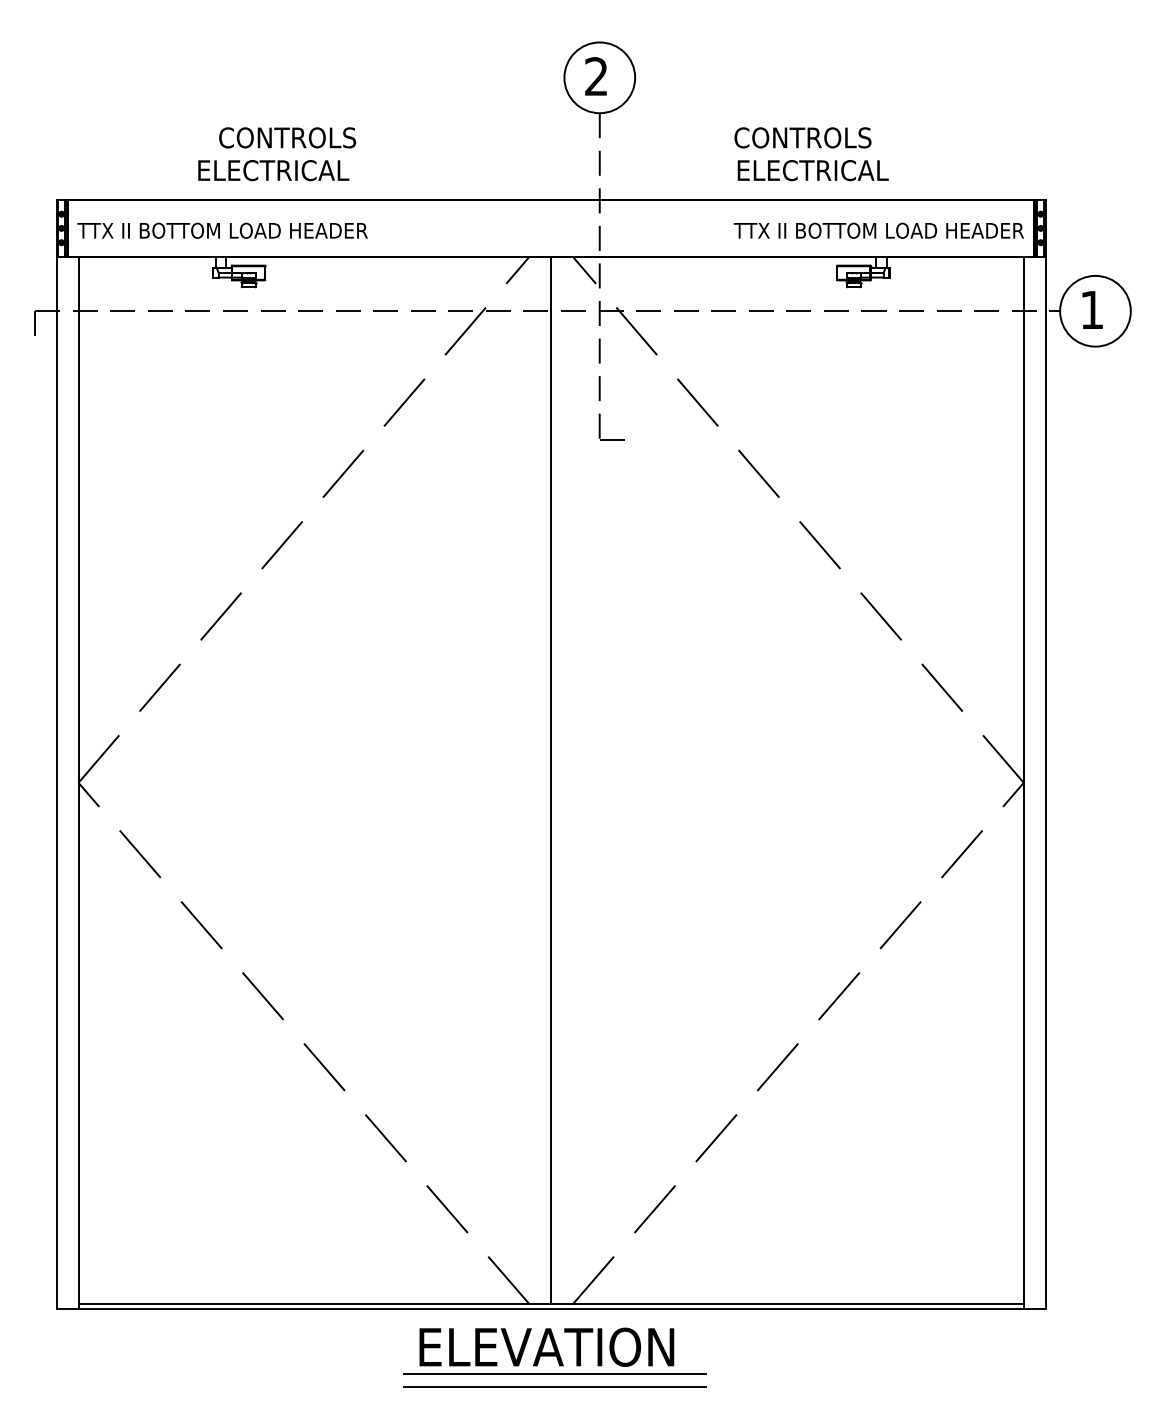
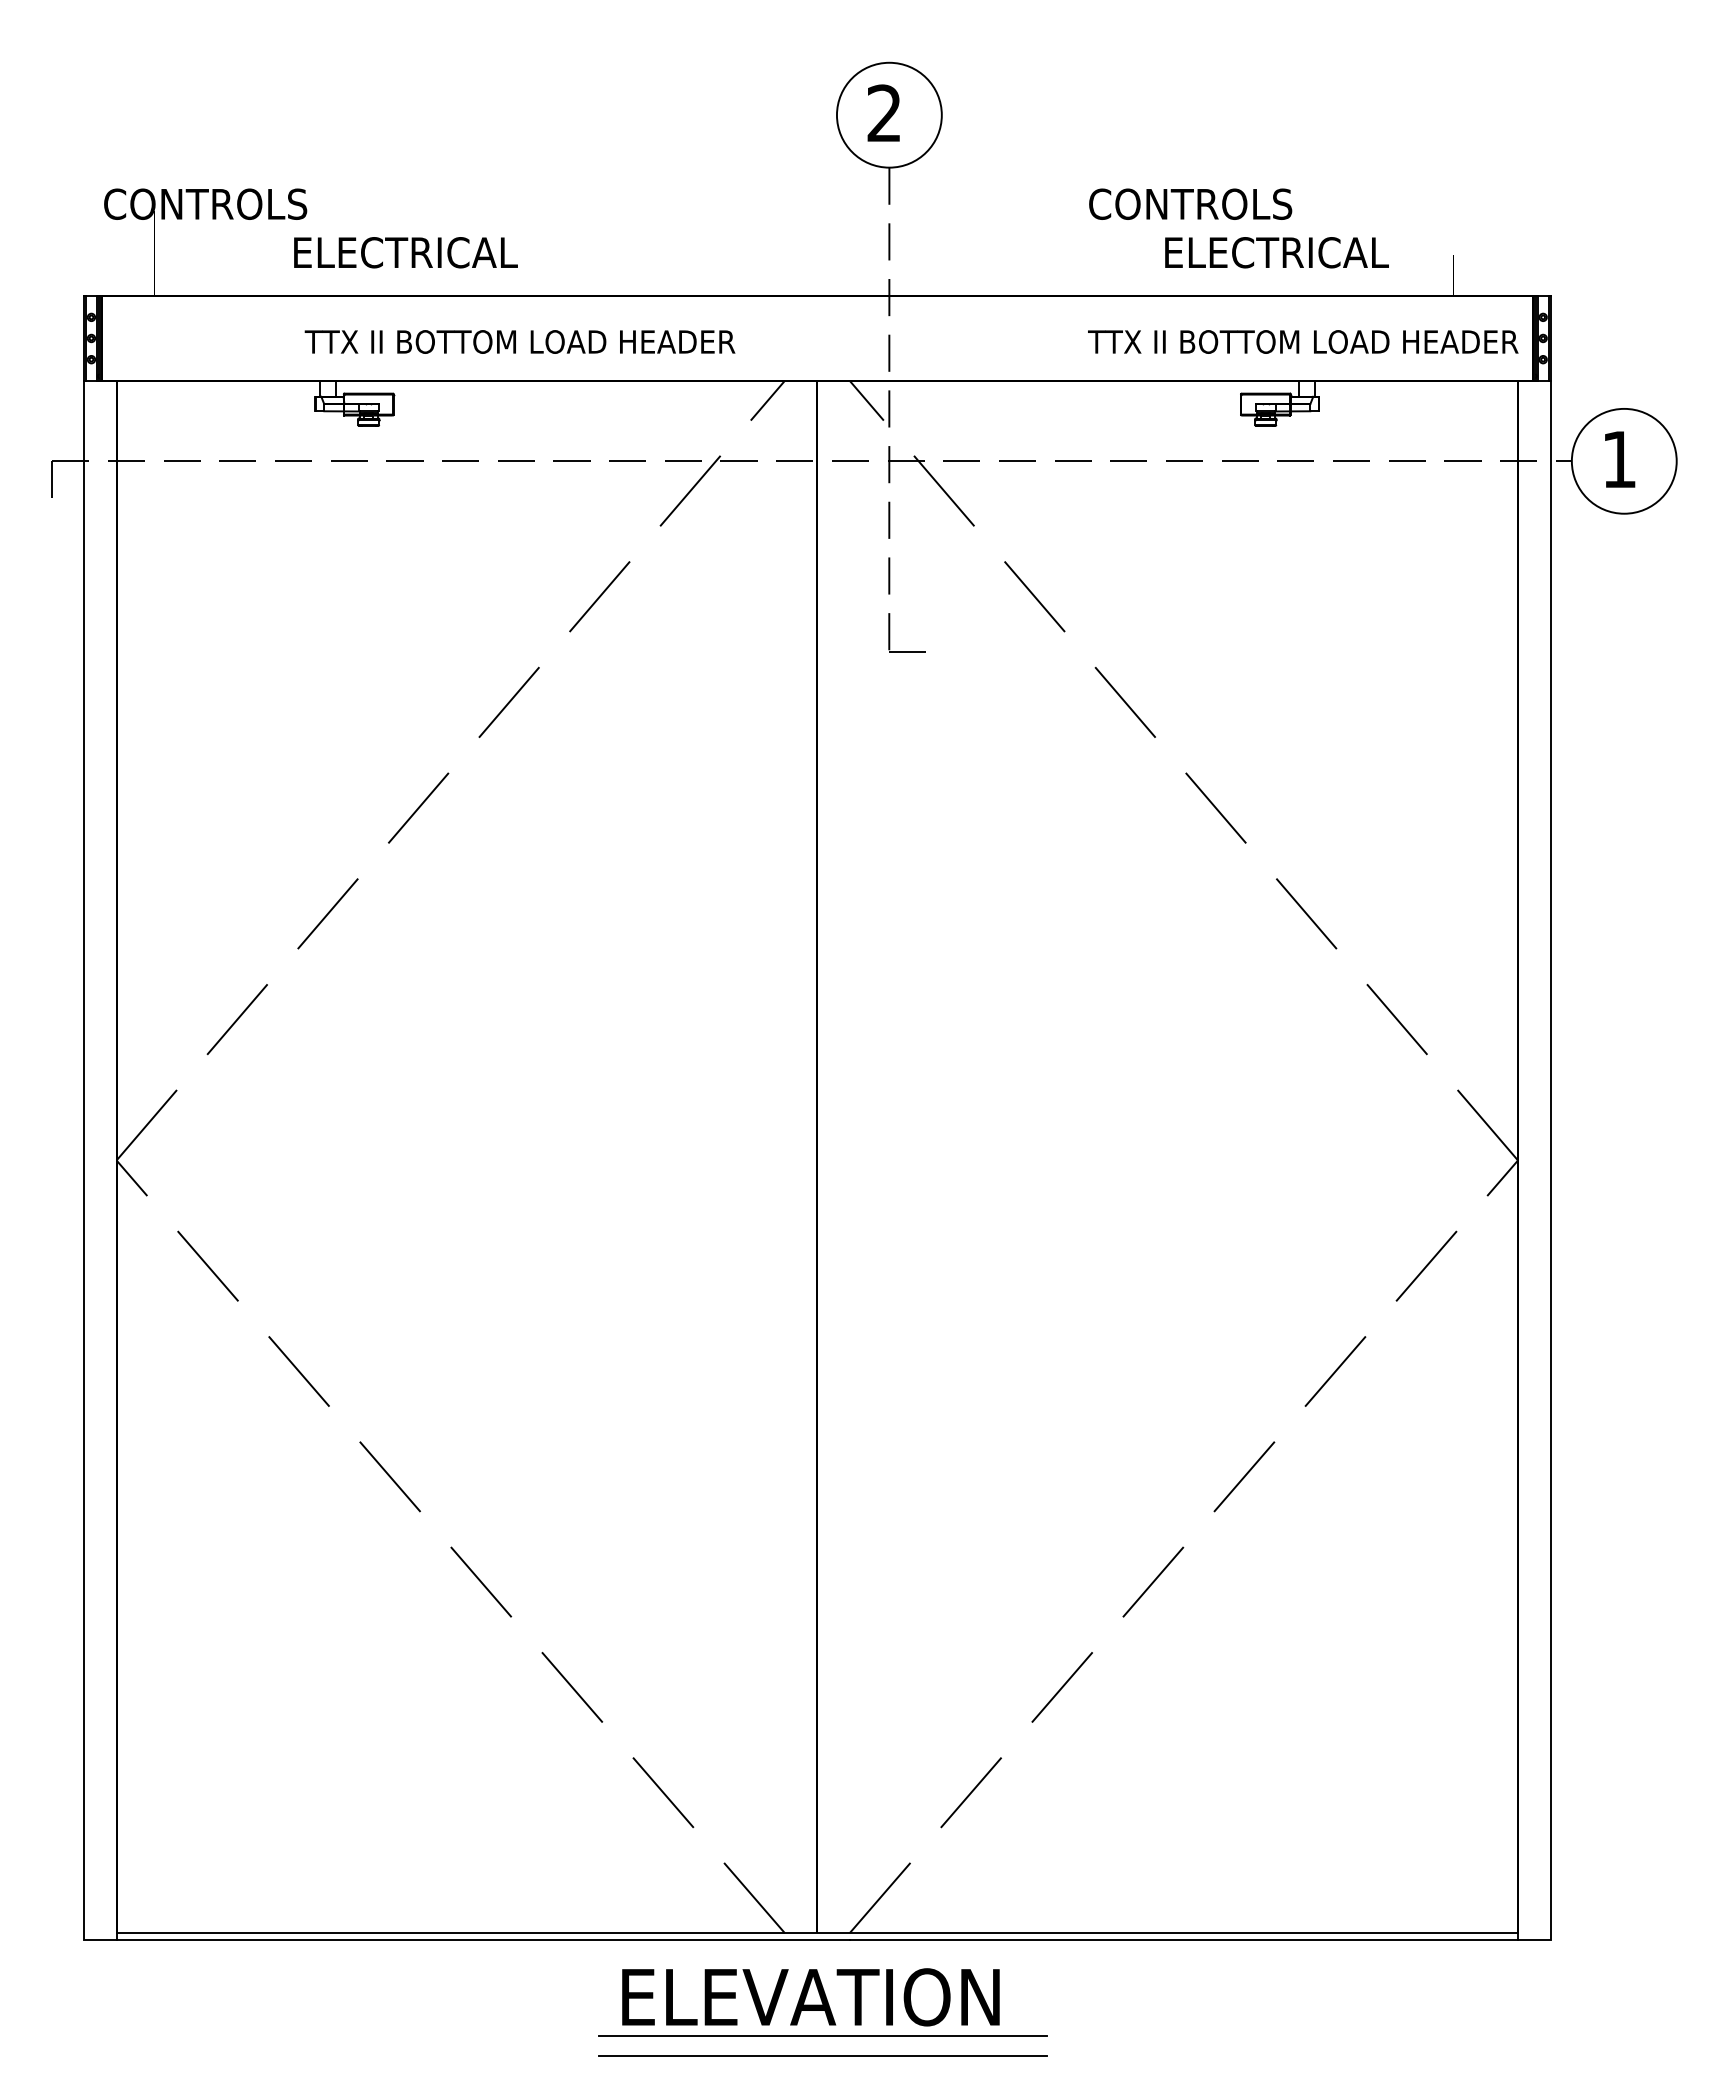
text: (287, 137) -> (205, 203), moved
text: (812, 170) -> (1275, 252), moved
text: (222, 230) -> (519, 341), moved

